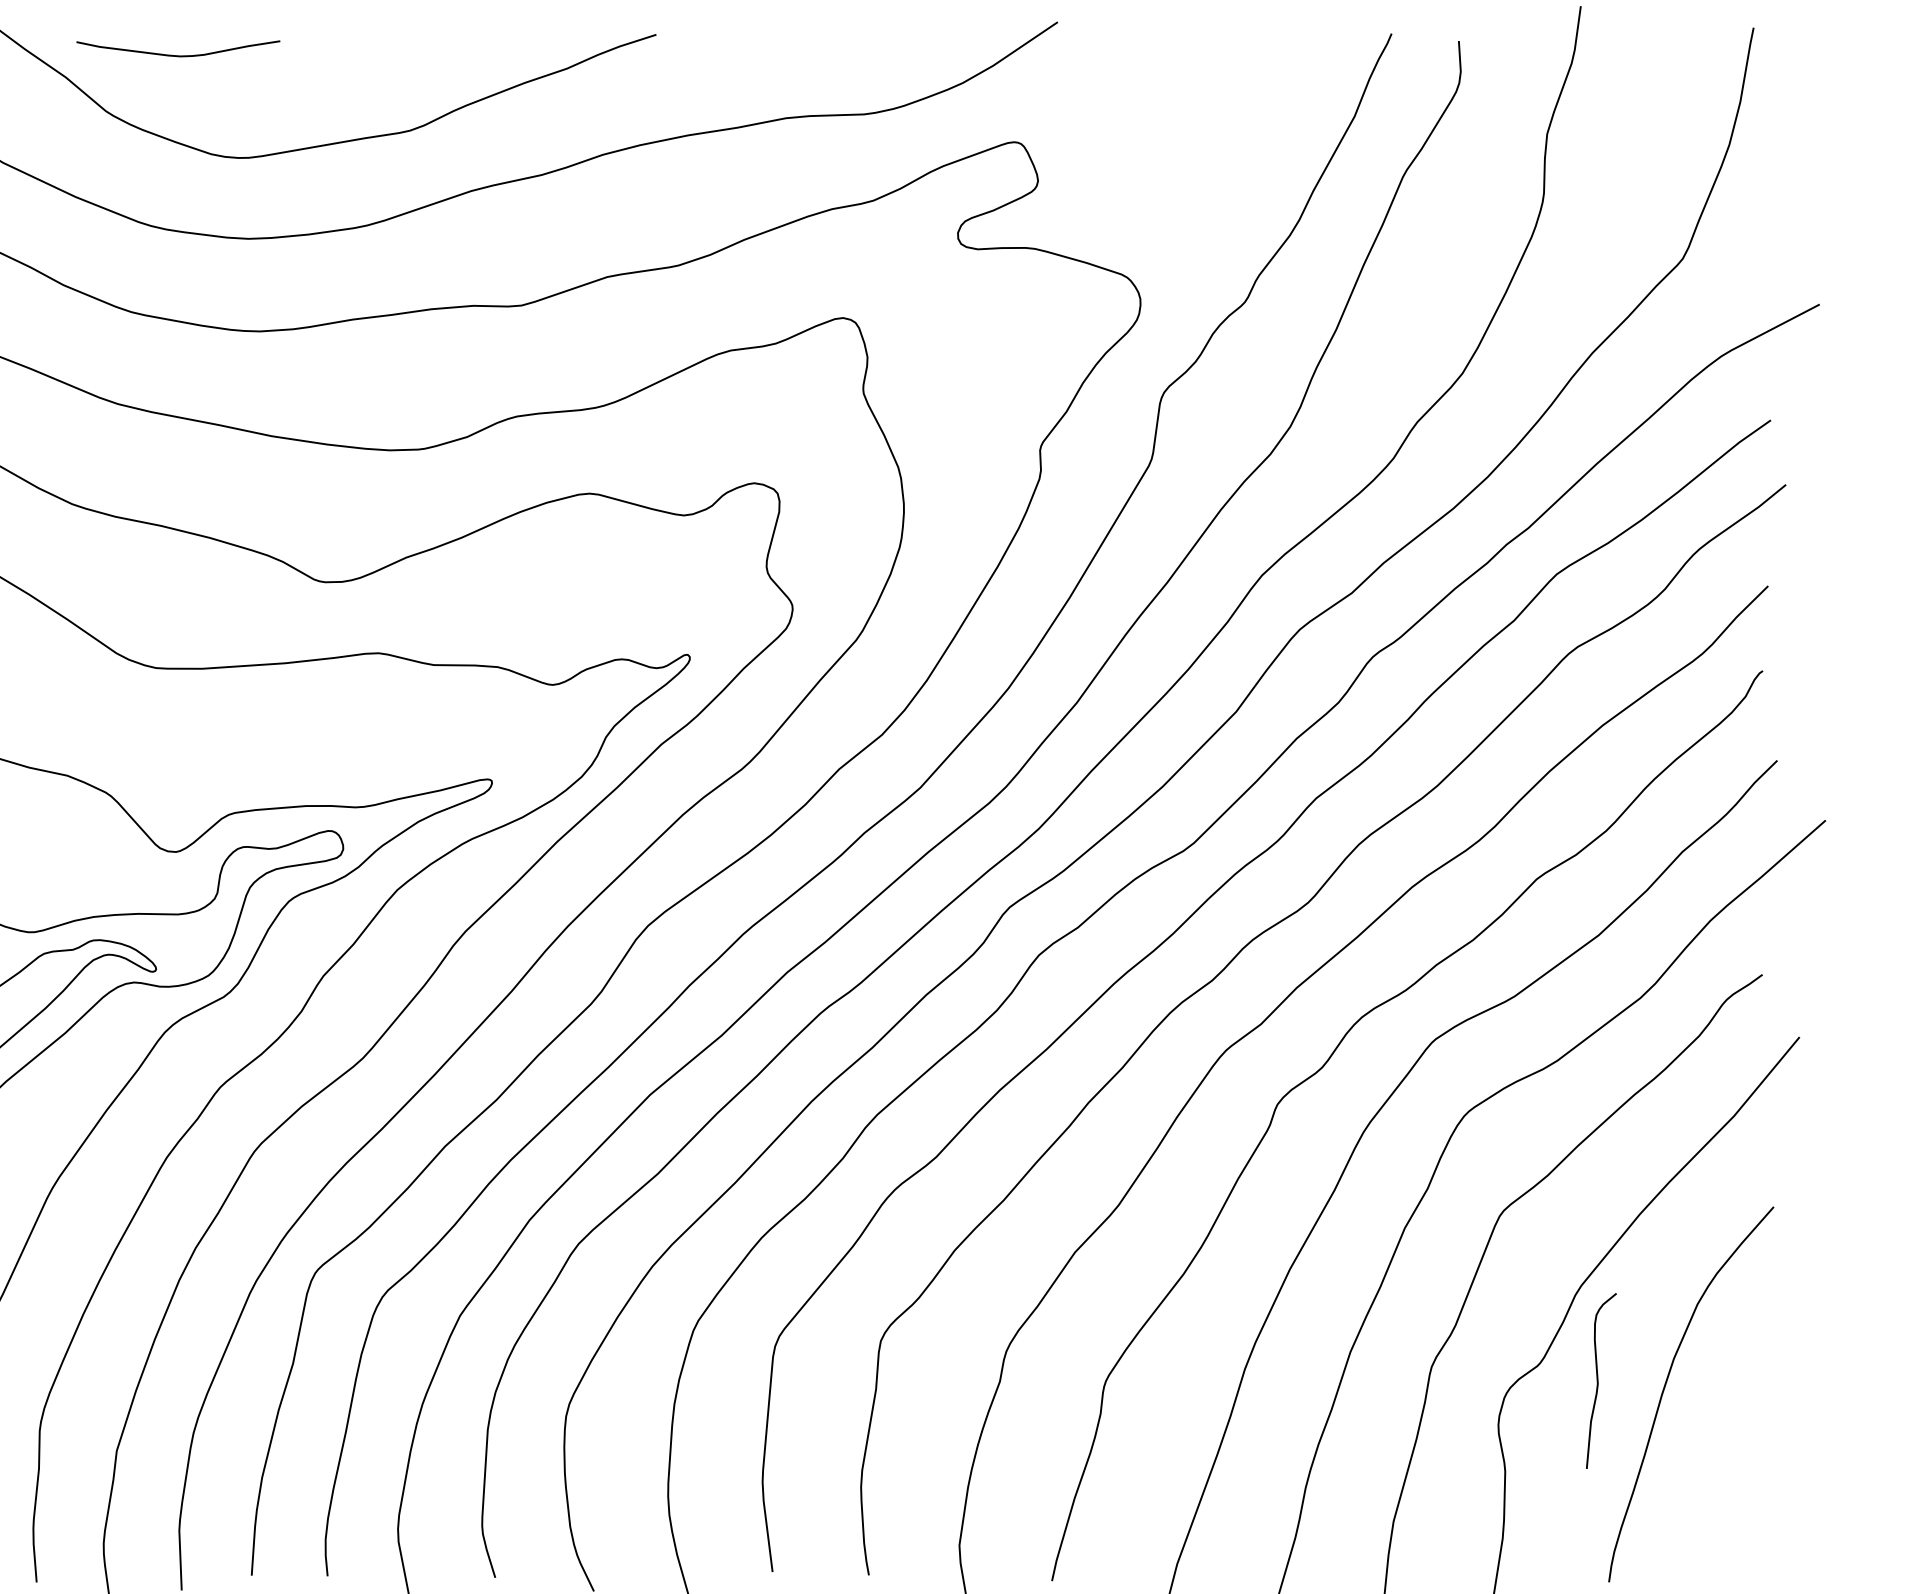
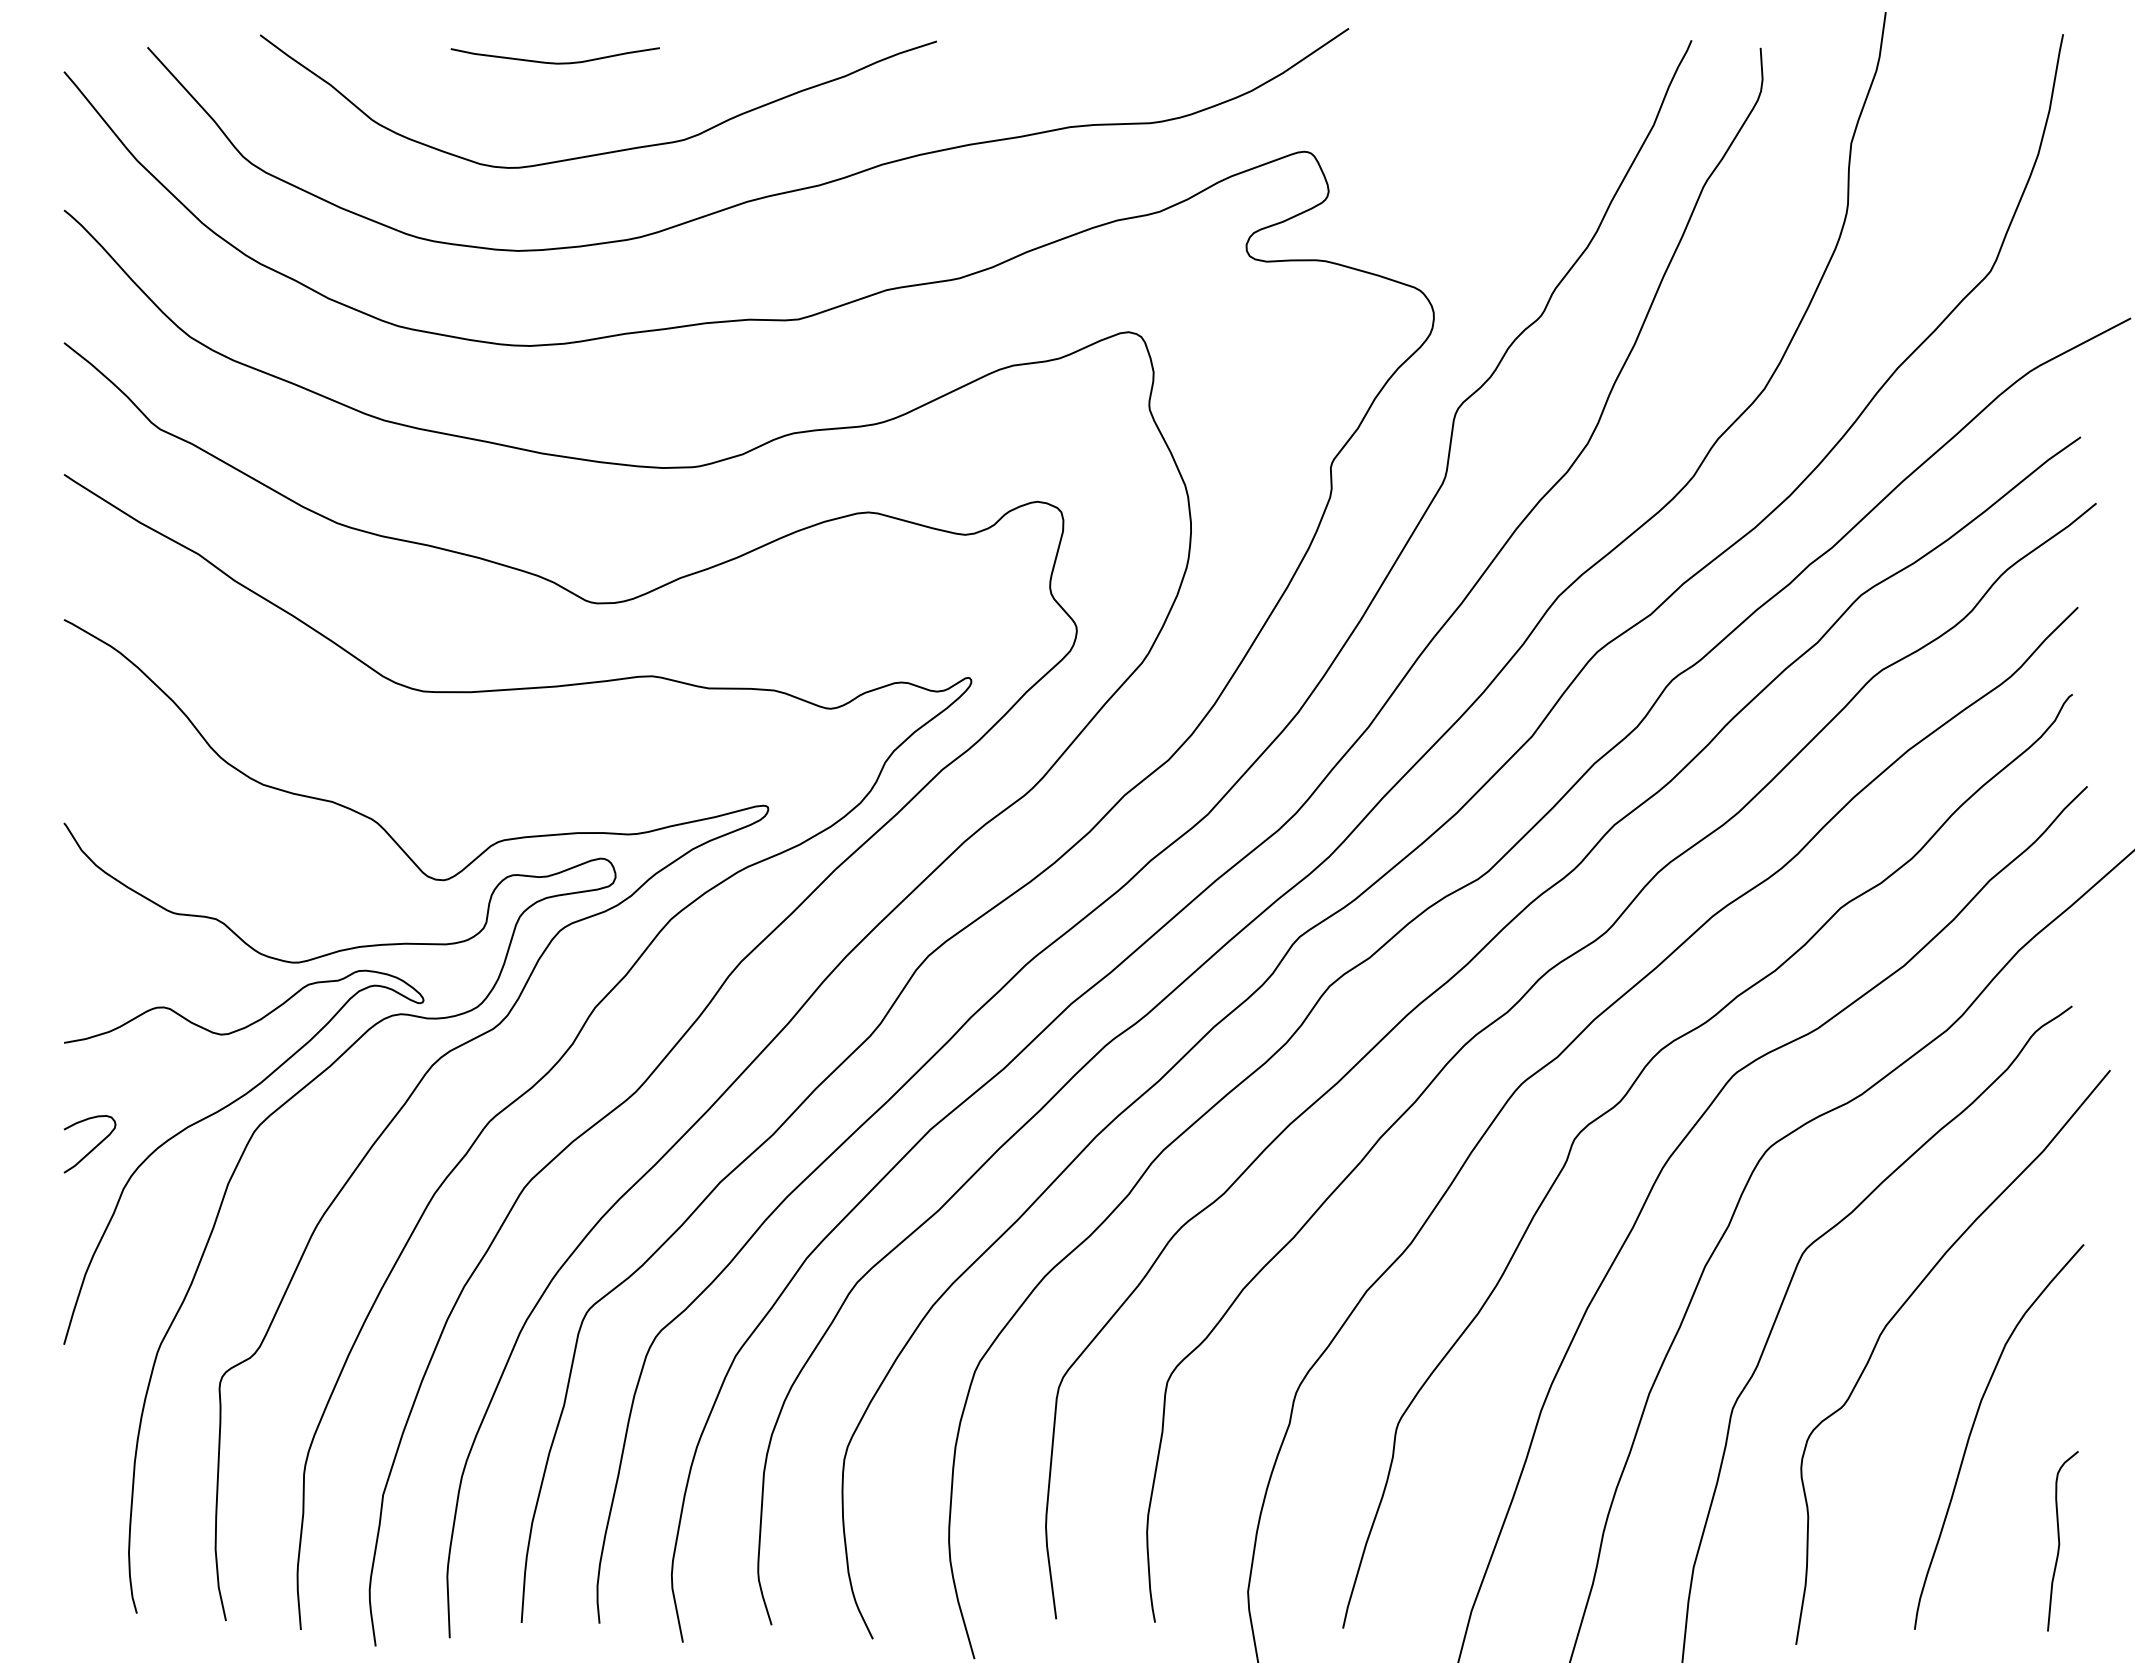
curve: (177, 55) -> (554, 62), moved
curve: (1599, 1382) -> (2060, 1542), moved

